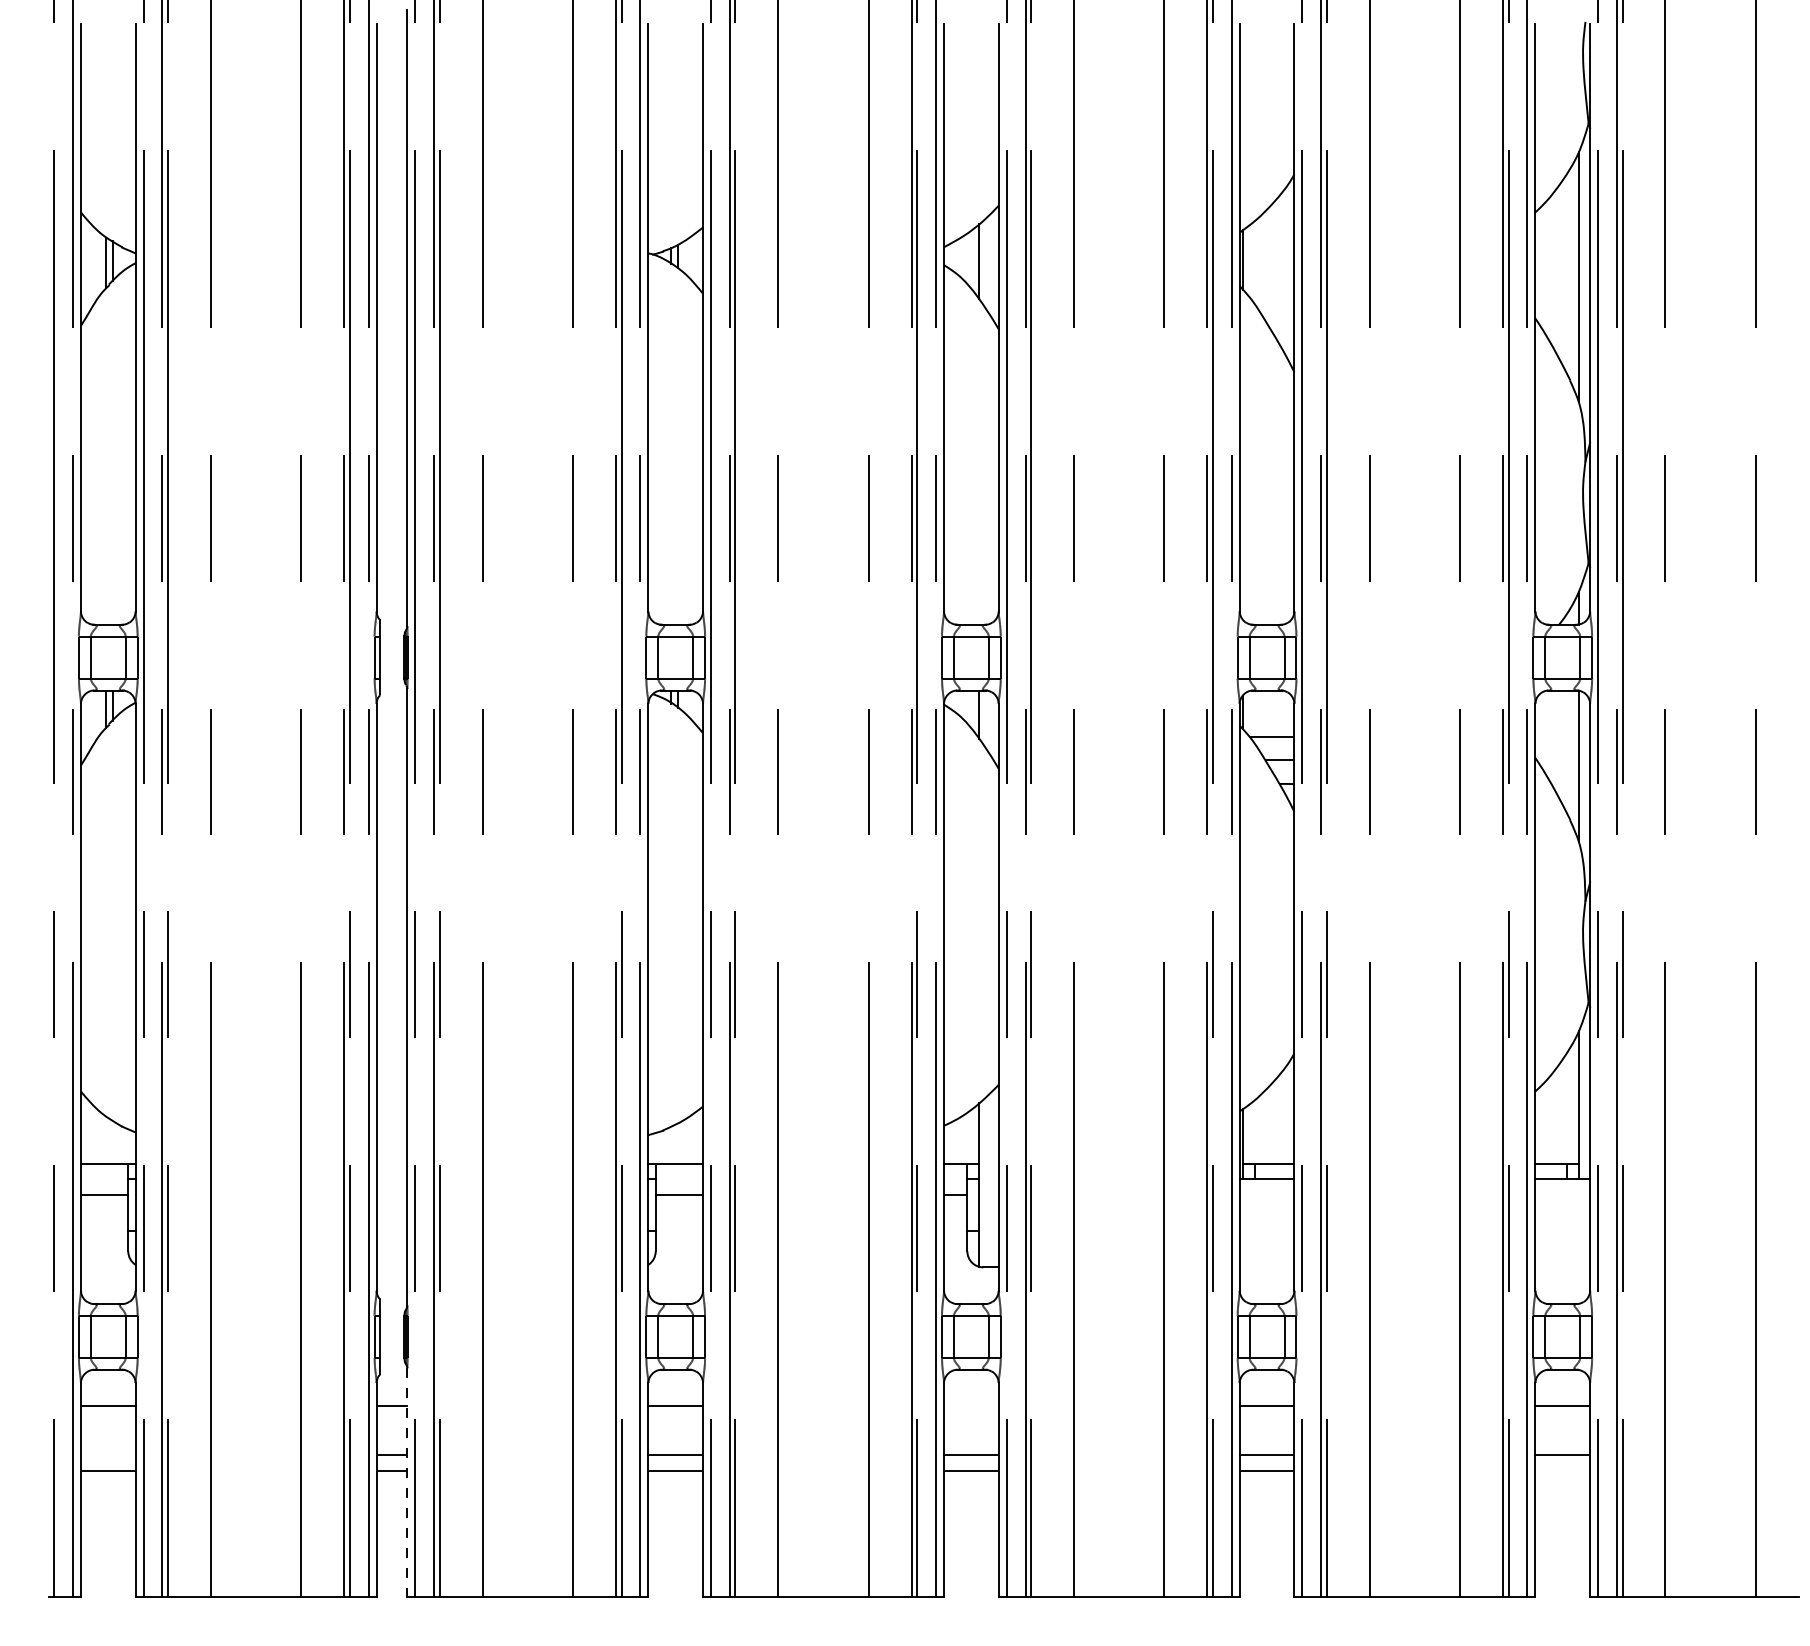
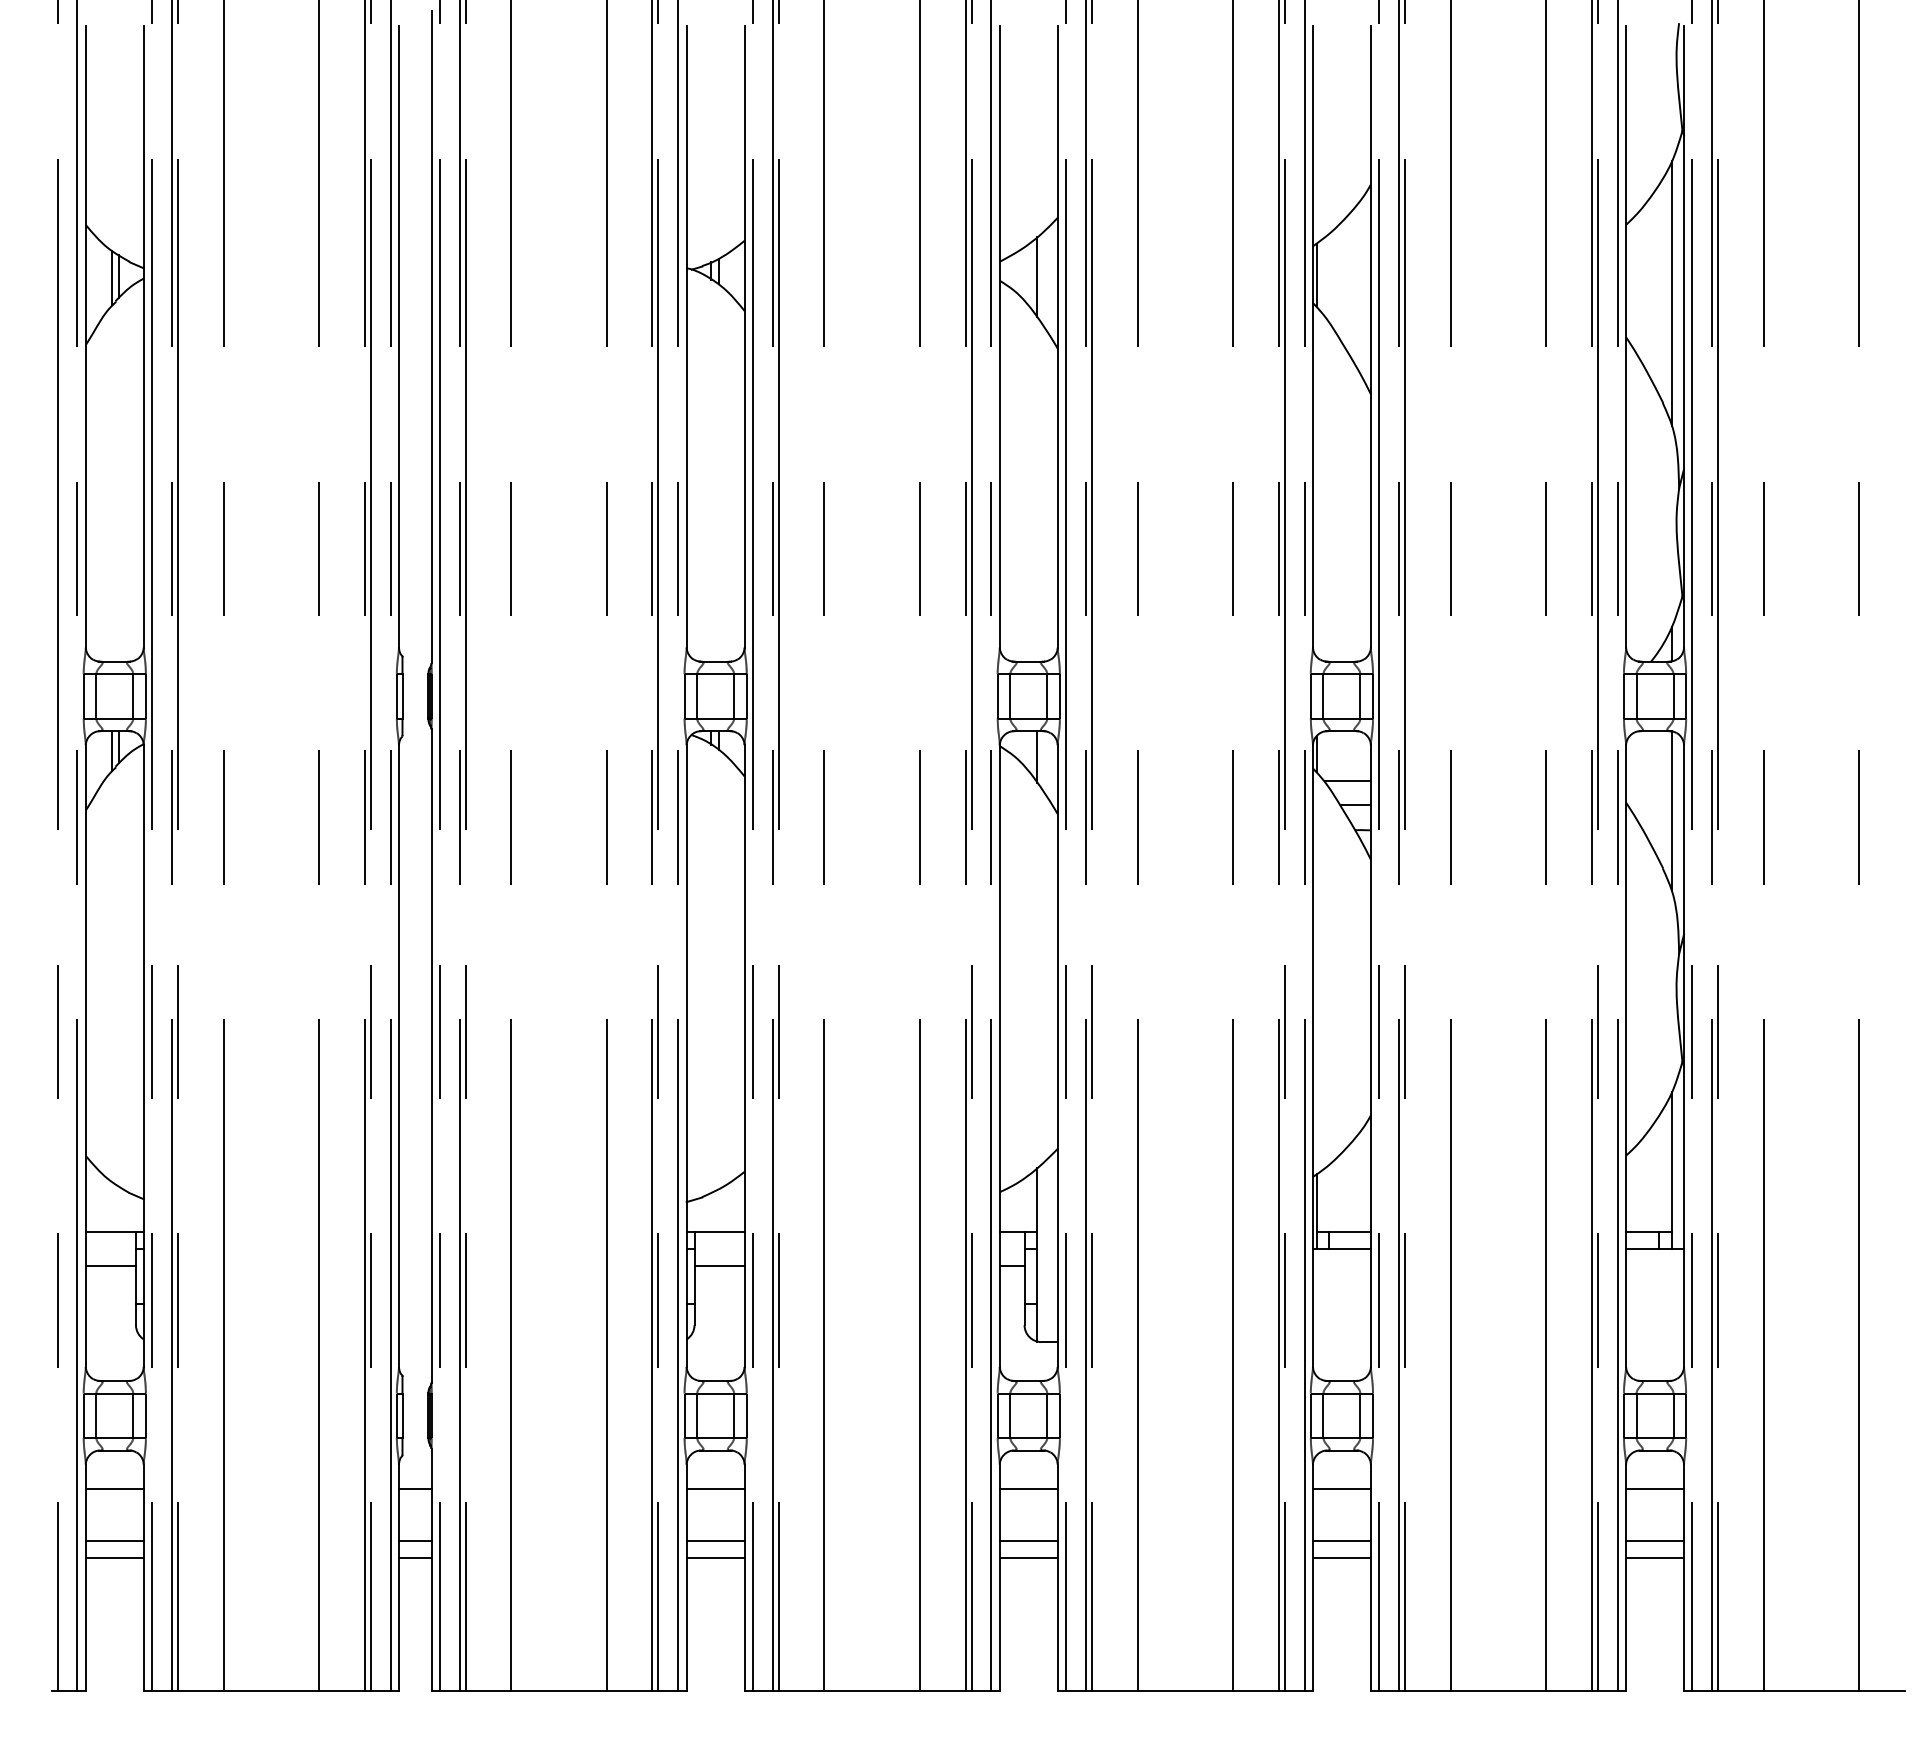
line: (971, 1405) -> (1028, 1488), added
line: (108, 1454) -> (114, 1540), added
line: (1563, 1470) -> (1655, 1557), added
line: (407, 1483) -> (431, 1570), dashed -> solid

